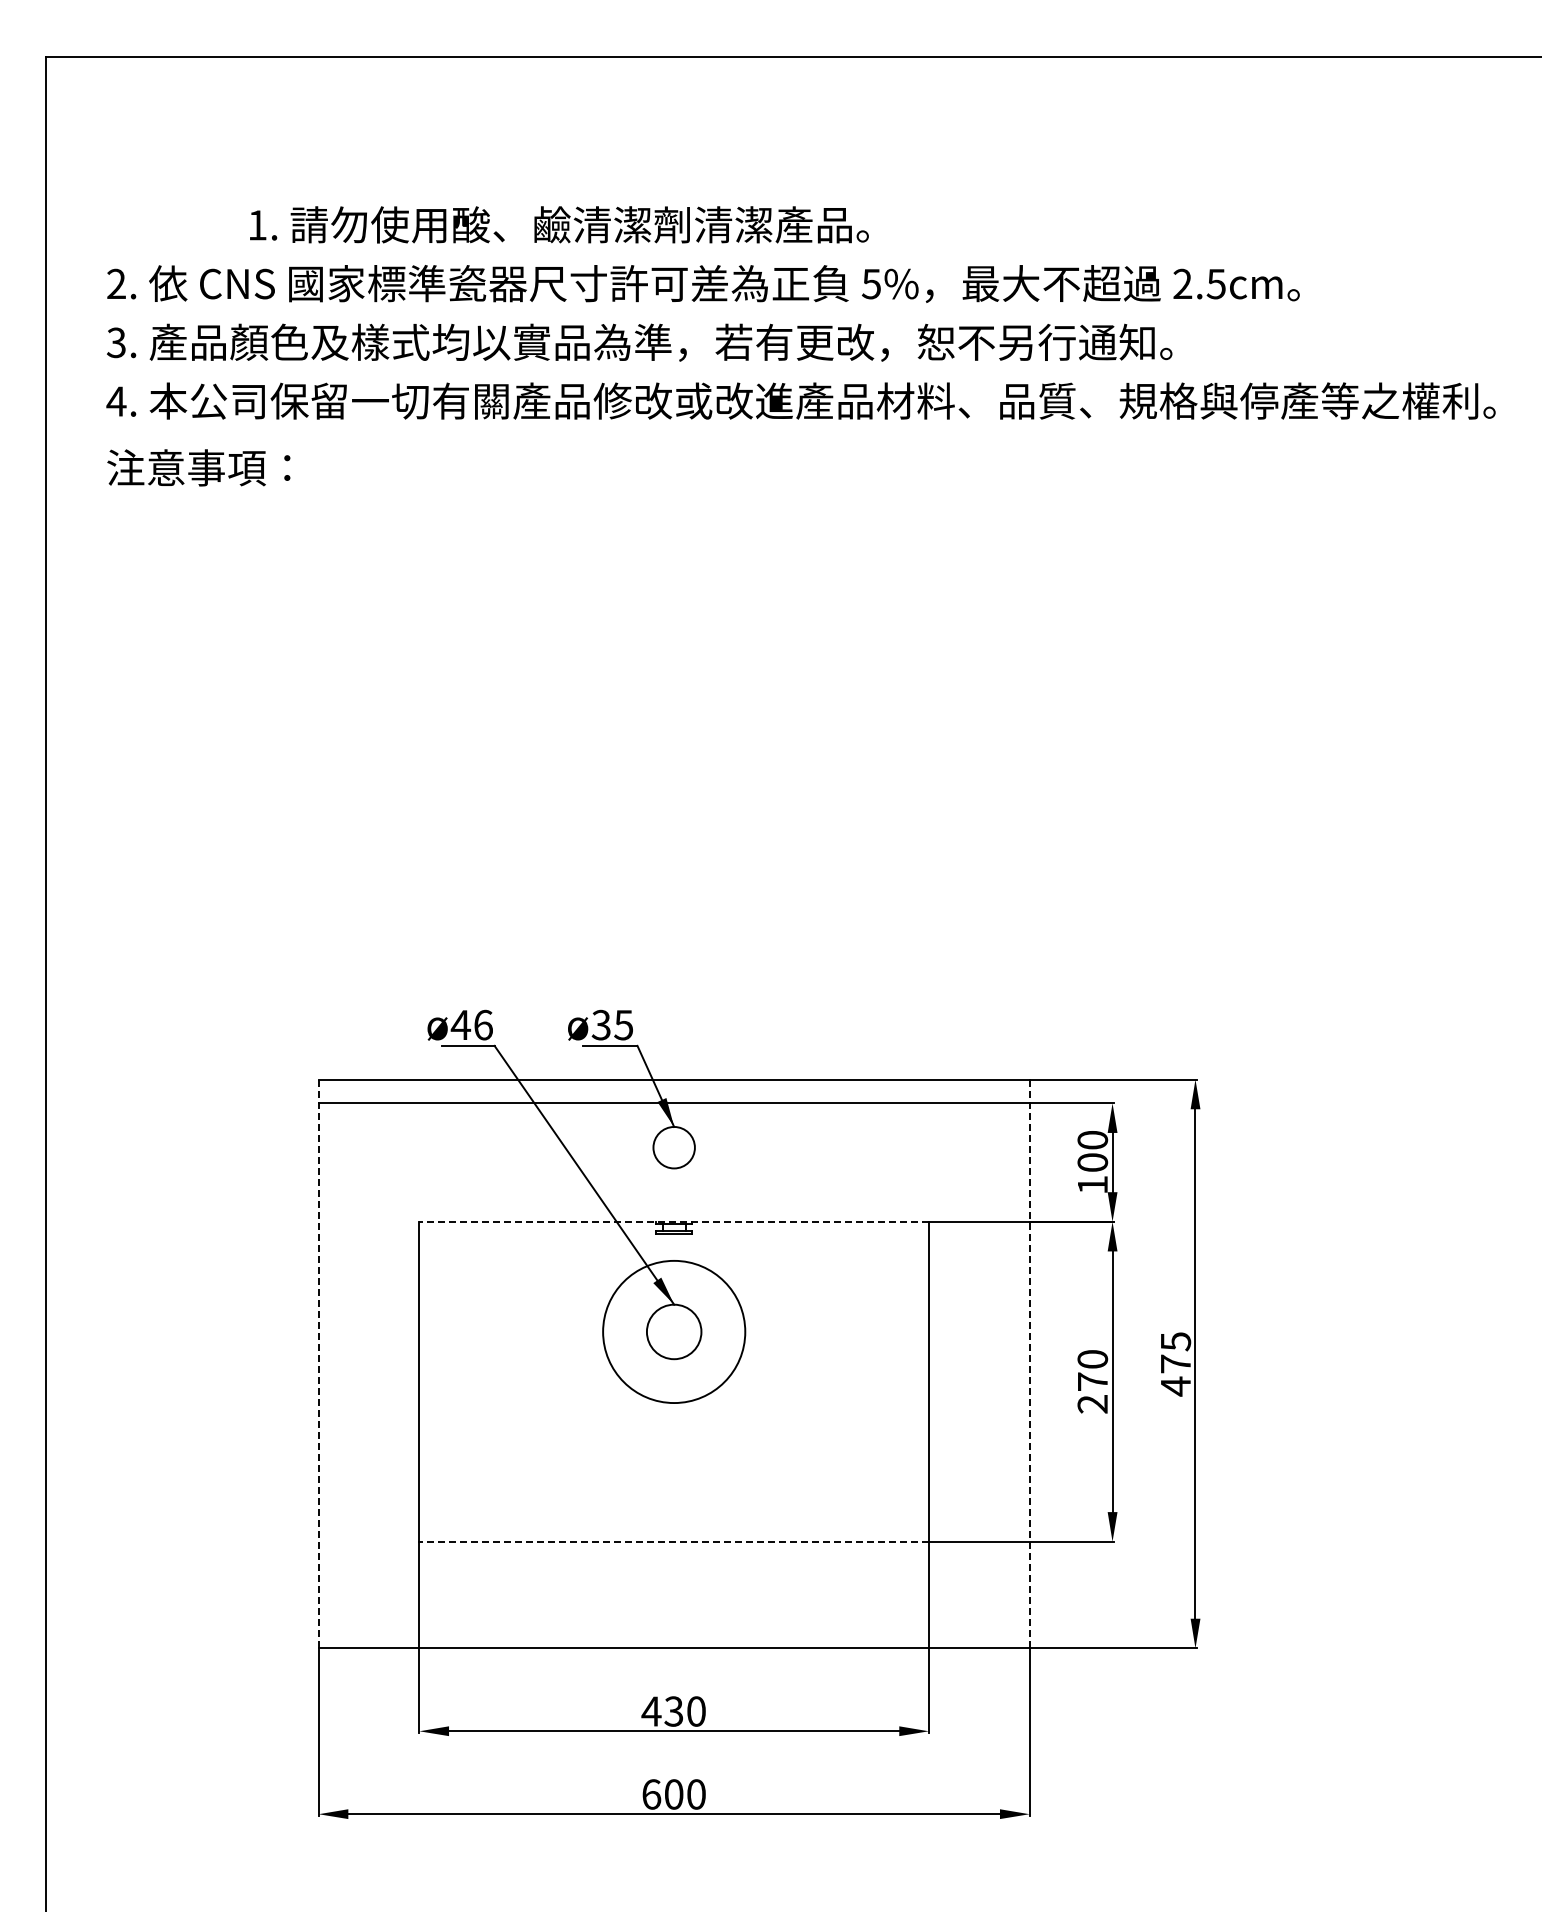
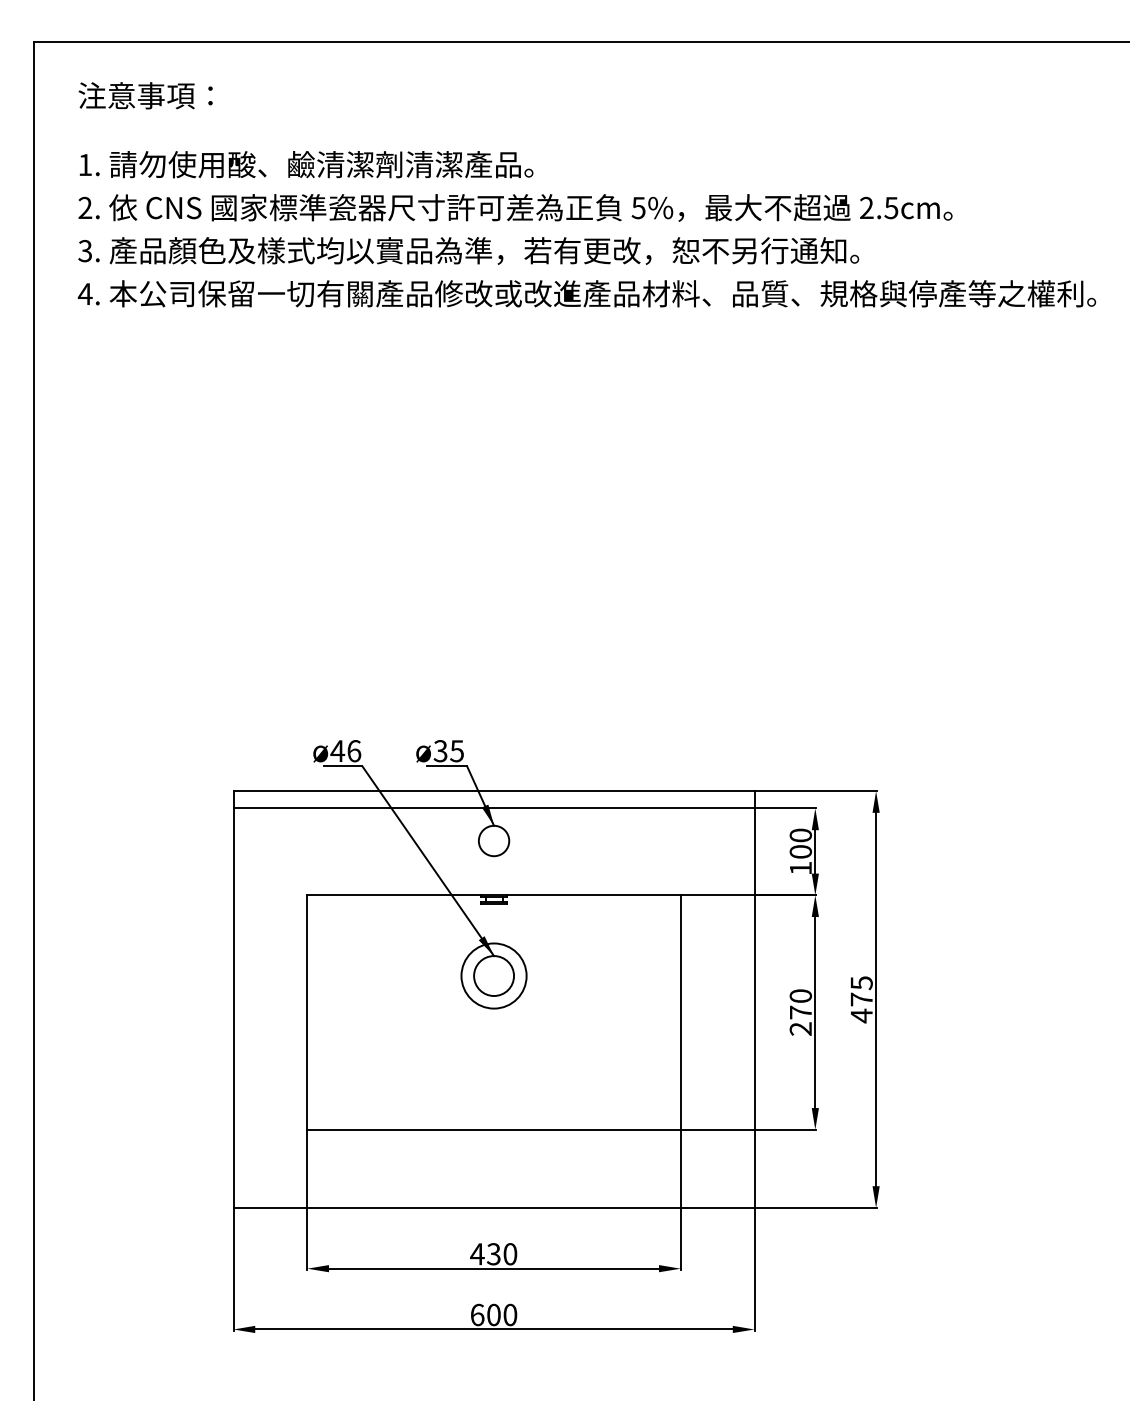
text: (559, 224) -> (306, 164), moved
text: (198, 467) -> (145, 95), moved
line: (674, 1221) -> (494, 895), dashed -> solid
circle: (673, 1331) -> (493, 975), size x0.62
line: (1029, 1363) -> (754, 999), dashed -> solid
line: (318, 1364) -> (233, 999), dashed -> solid
line: (674, 1541) -> (494, 1129), dashed -> solid

